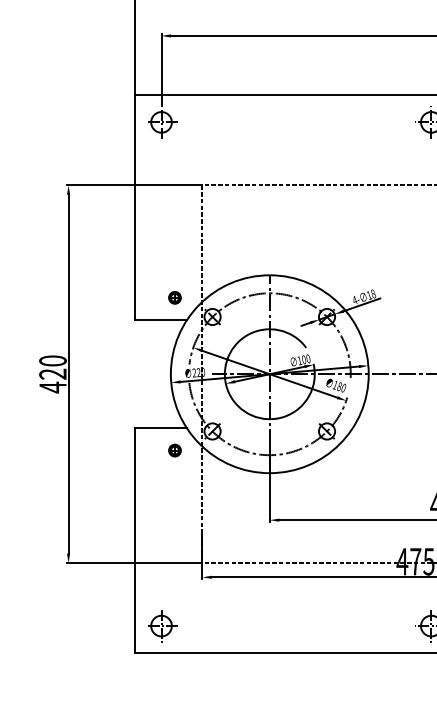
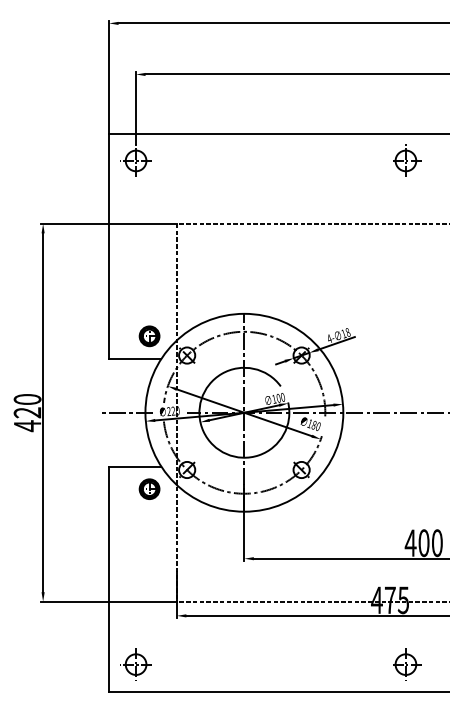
part: (174, 297) -> (149, 336), size x1.67
line: (151, 373) -> (126, 412), added
part: (174, 449) -> (149, 488), size x1.67

